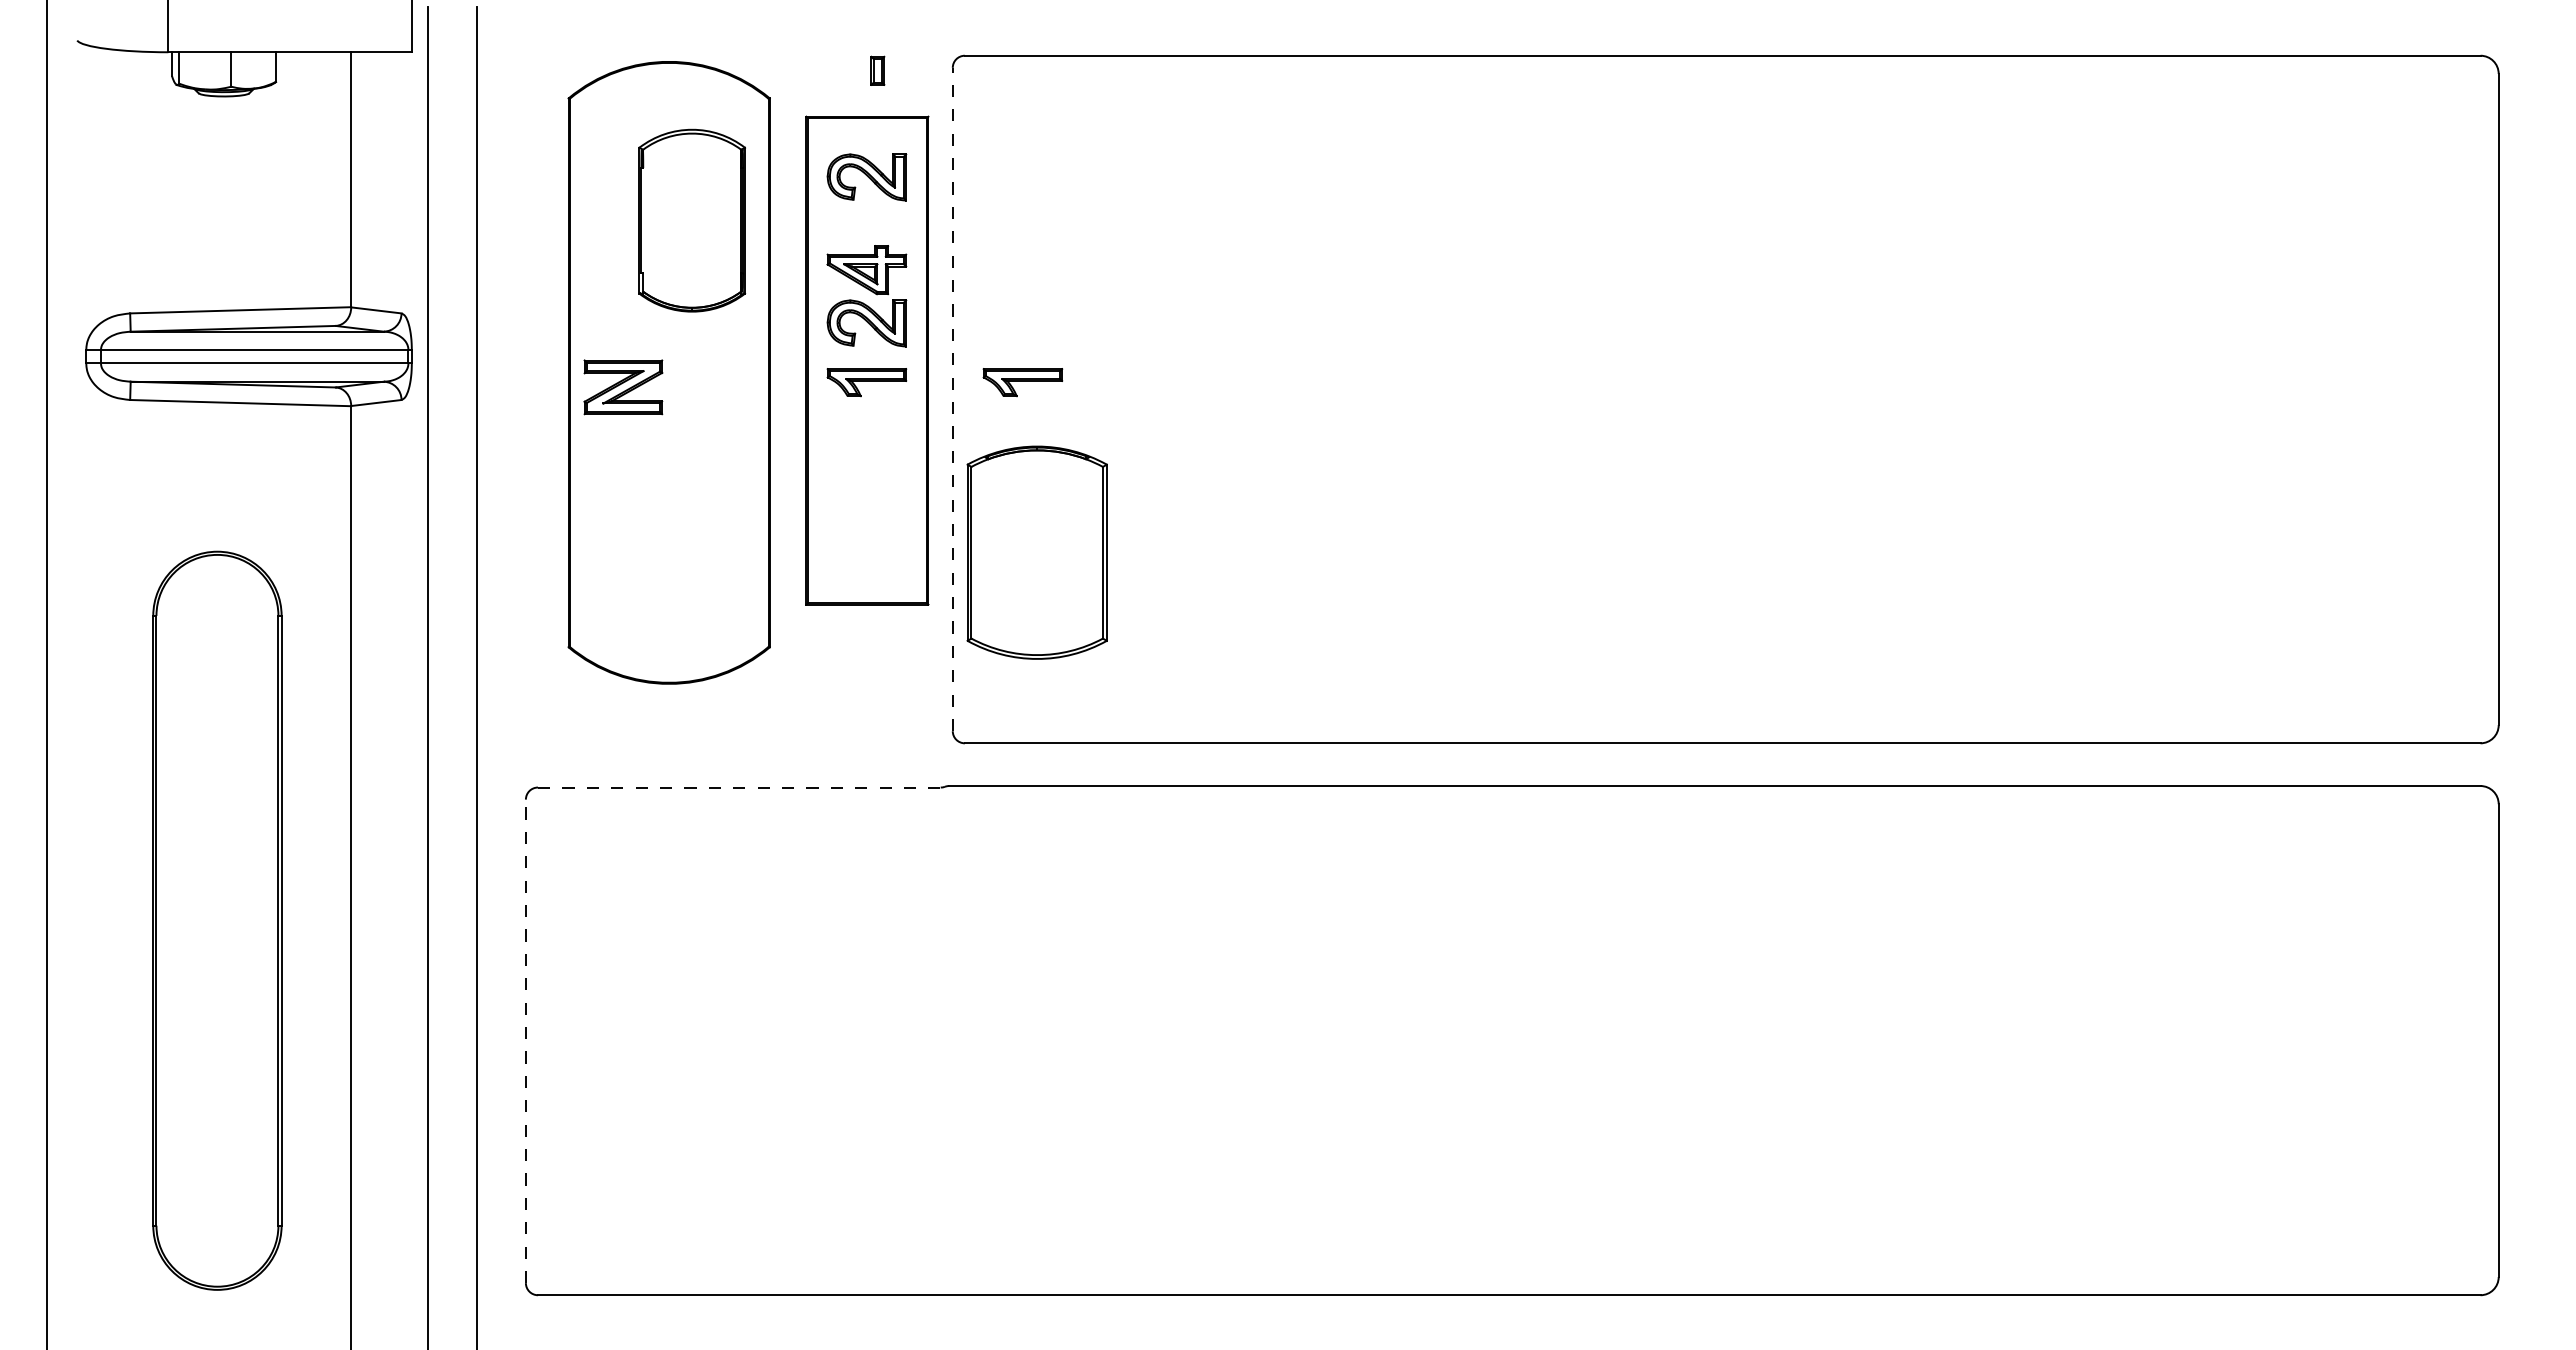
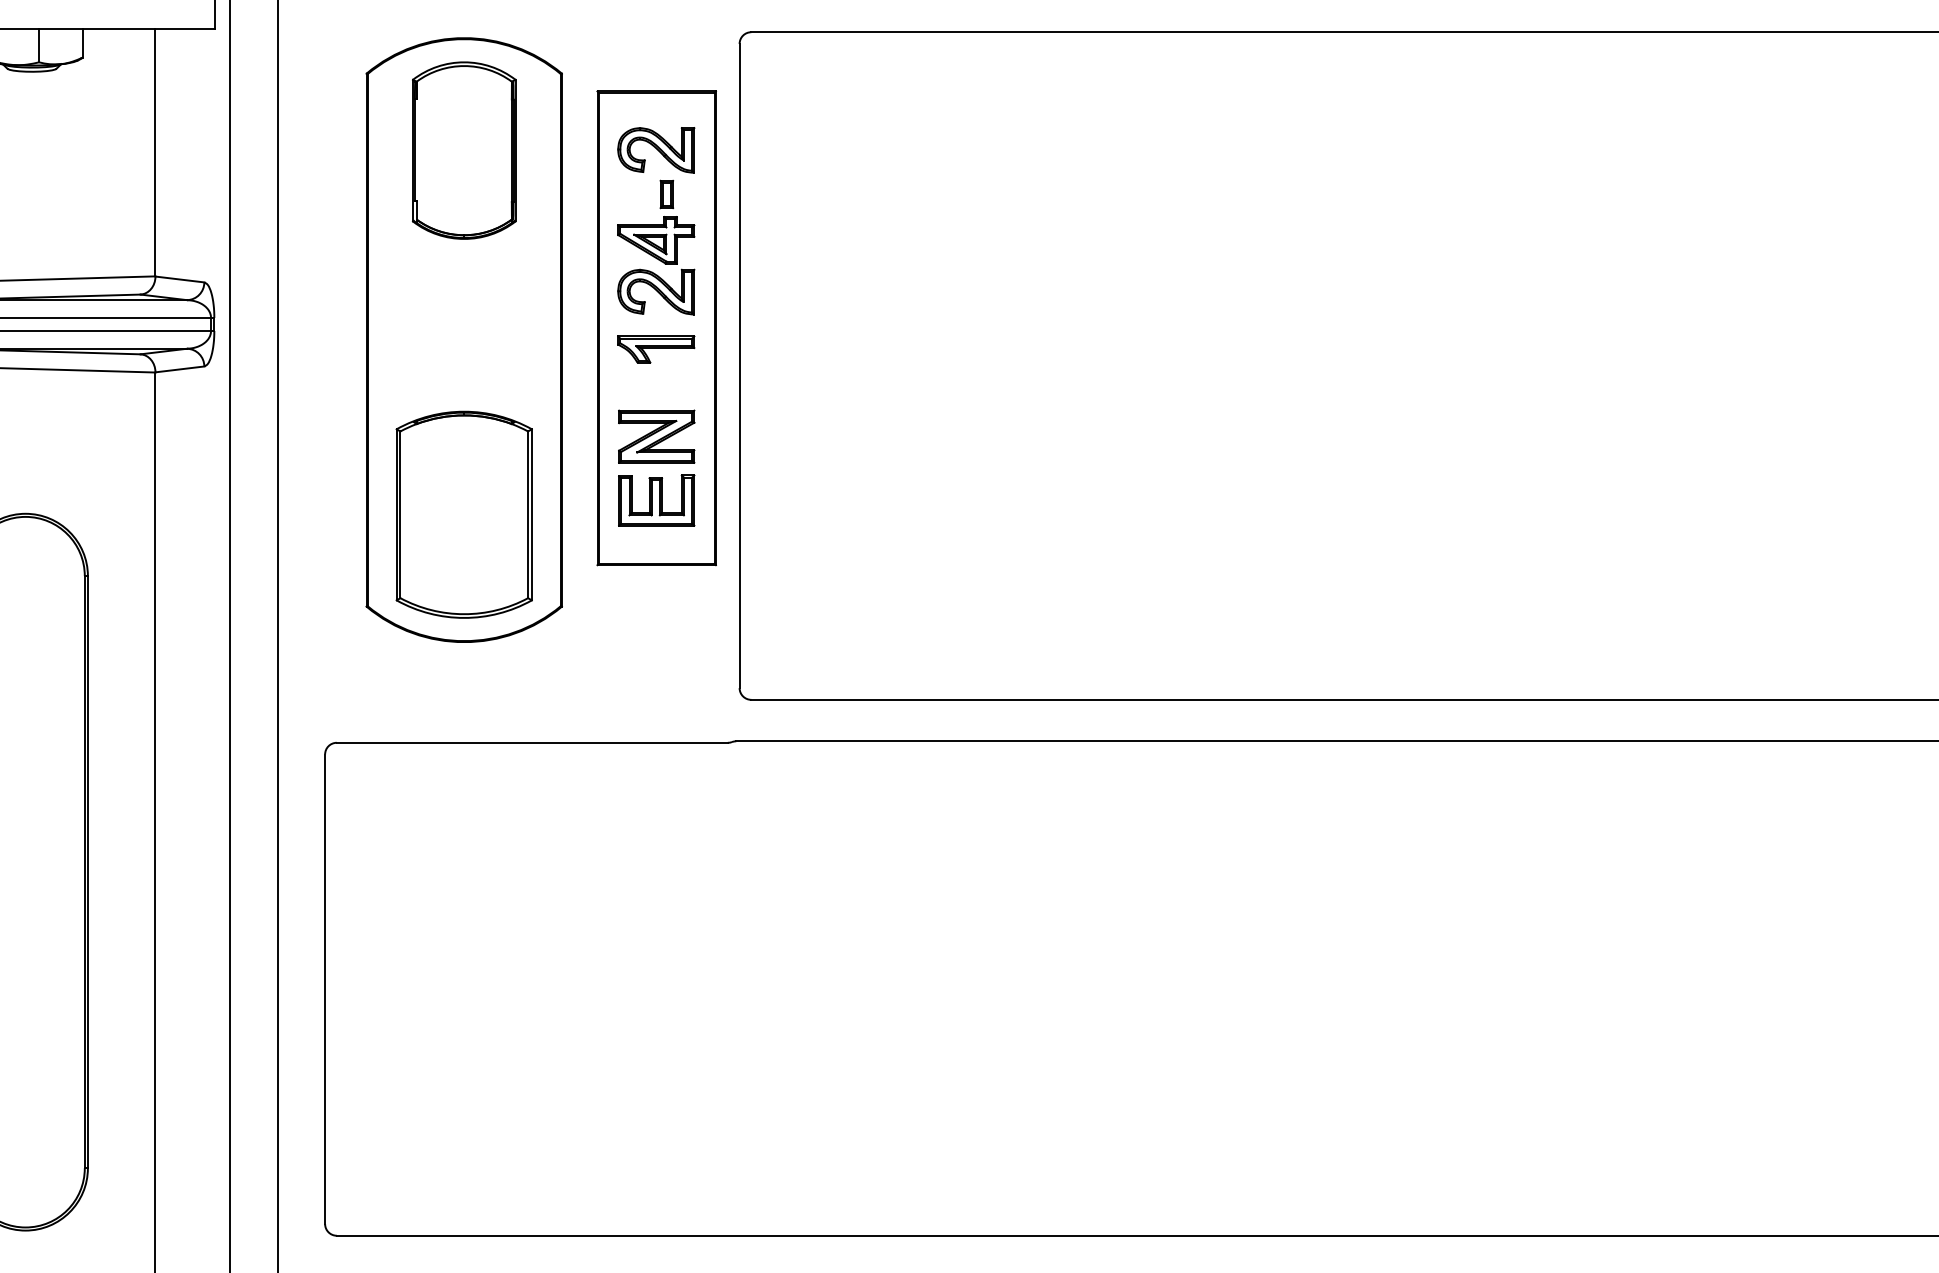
part: (877, 70) -> (666, 194), moved
part: (692, 220) -> (464, 150), moved
part: (1022, 382) -> (807, 349), removed
part: (623, 387) -> (656, 436), moved
line: (952, 399) -> (739, 366), dashed -> solid
part: (867, 537) -> (656, 500), added
part: (1036, 552) -> (463, 514), moved
line: (739, 787) -> (532, 742), dashed -> solid
line: (525, 1041) -> (324, 989), dashed -> solid

